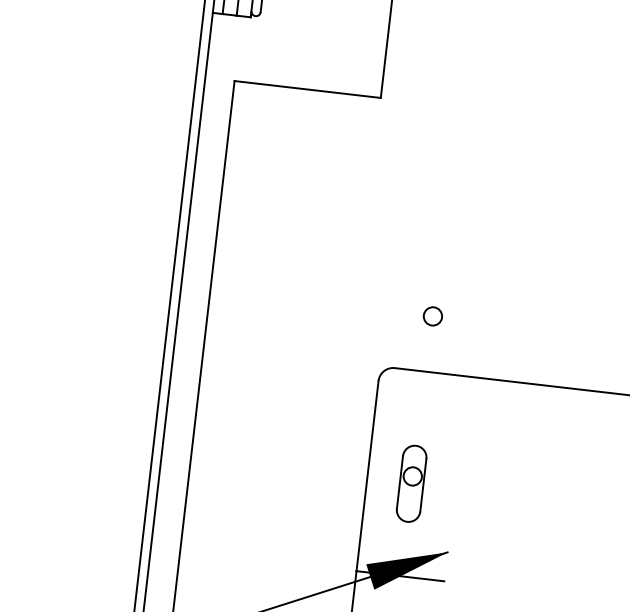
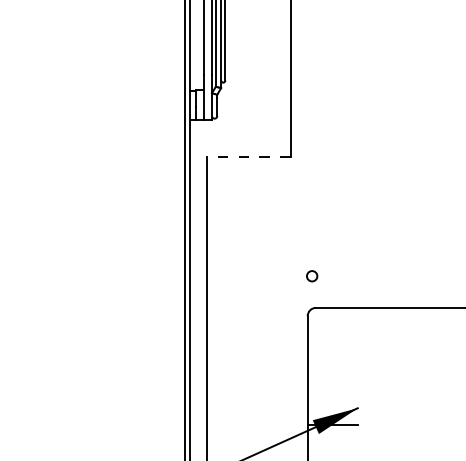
line: (307, 89) -> (248, 156), solid -> dashed
circle: (433, 316) -> (312, 276), moved
part: (410, 482) -> (332, 371), removed

